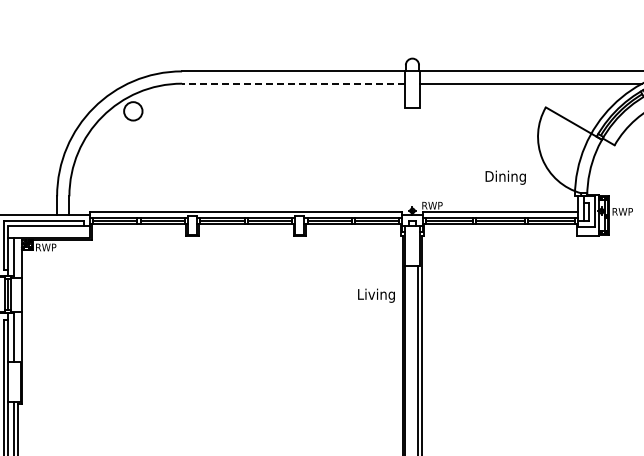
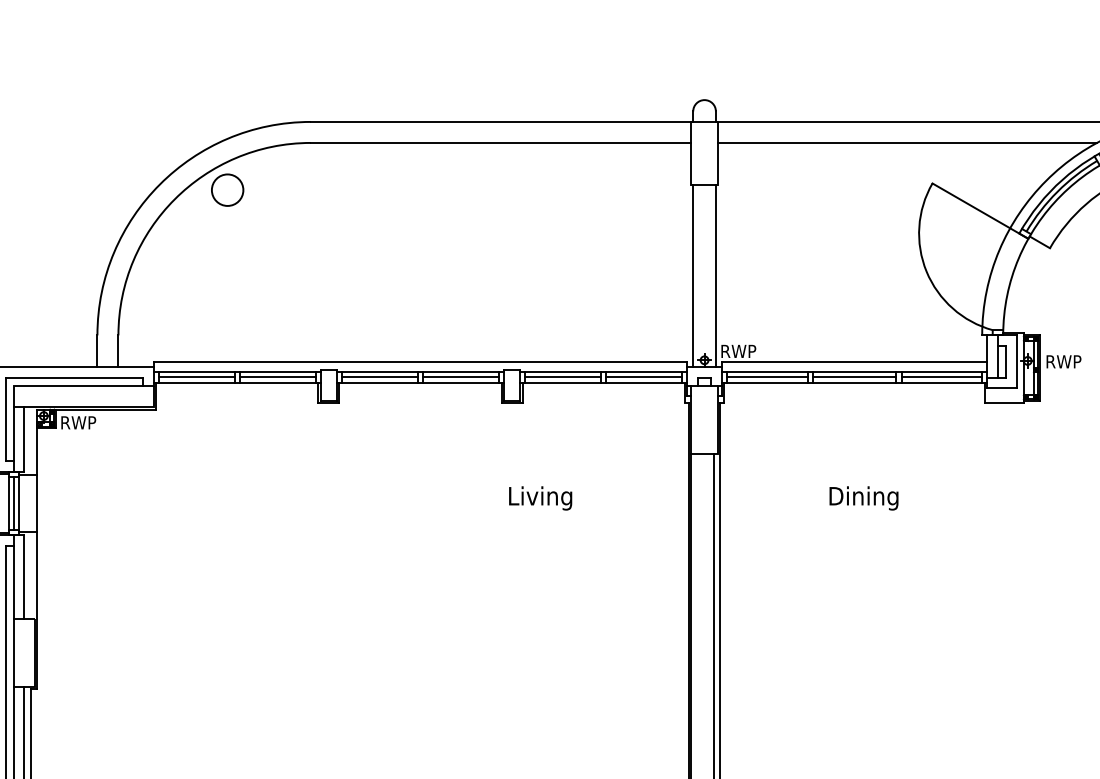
line: (292, 83) -> (499, 142), dashed -> solid
line: (405, 161) -> (692, 275), added
line: (419, 161) -> (716, 275), added
text: (505, 177) -> (863, 497), moved
text: (376, 295) -> (540, 497), moved

